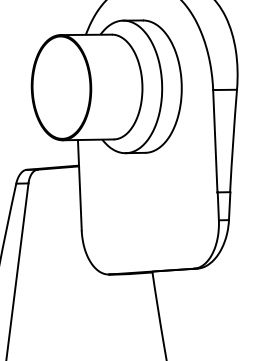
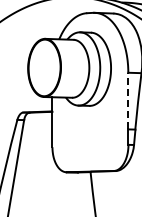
line: (215, 140) -> (128, 100), solid -> dashed

